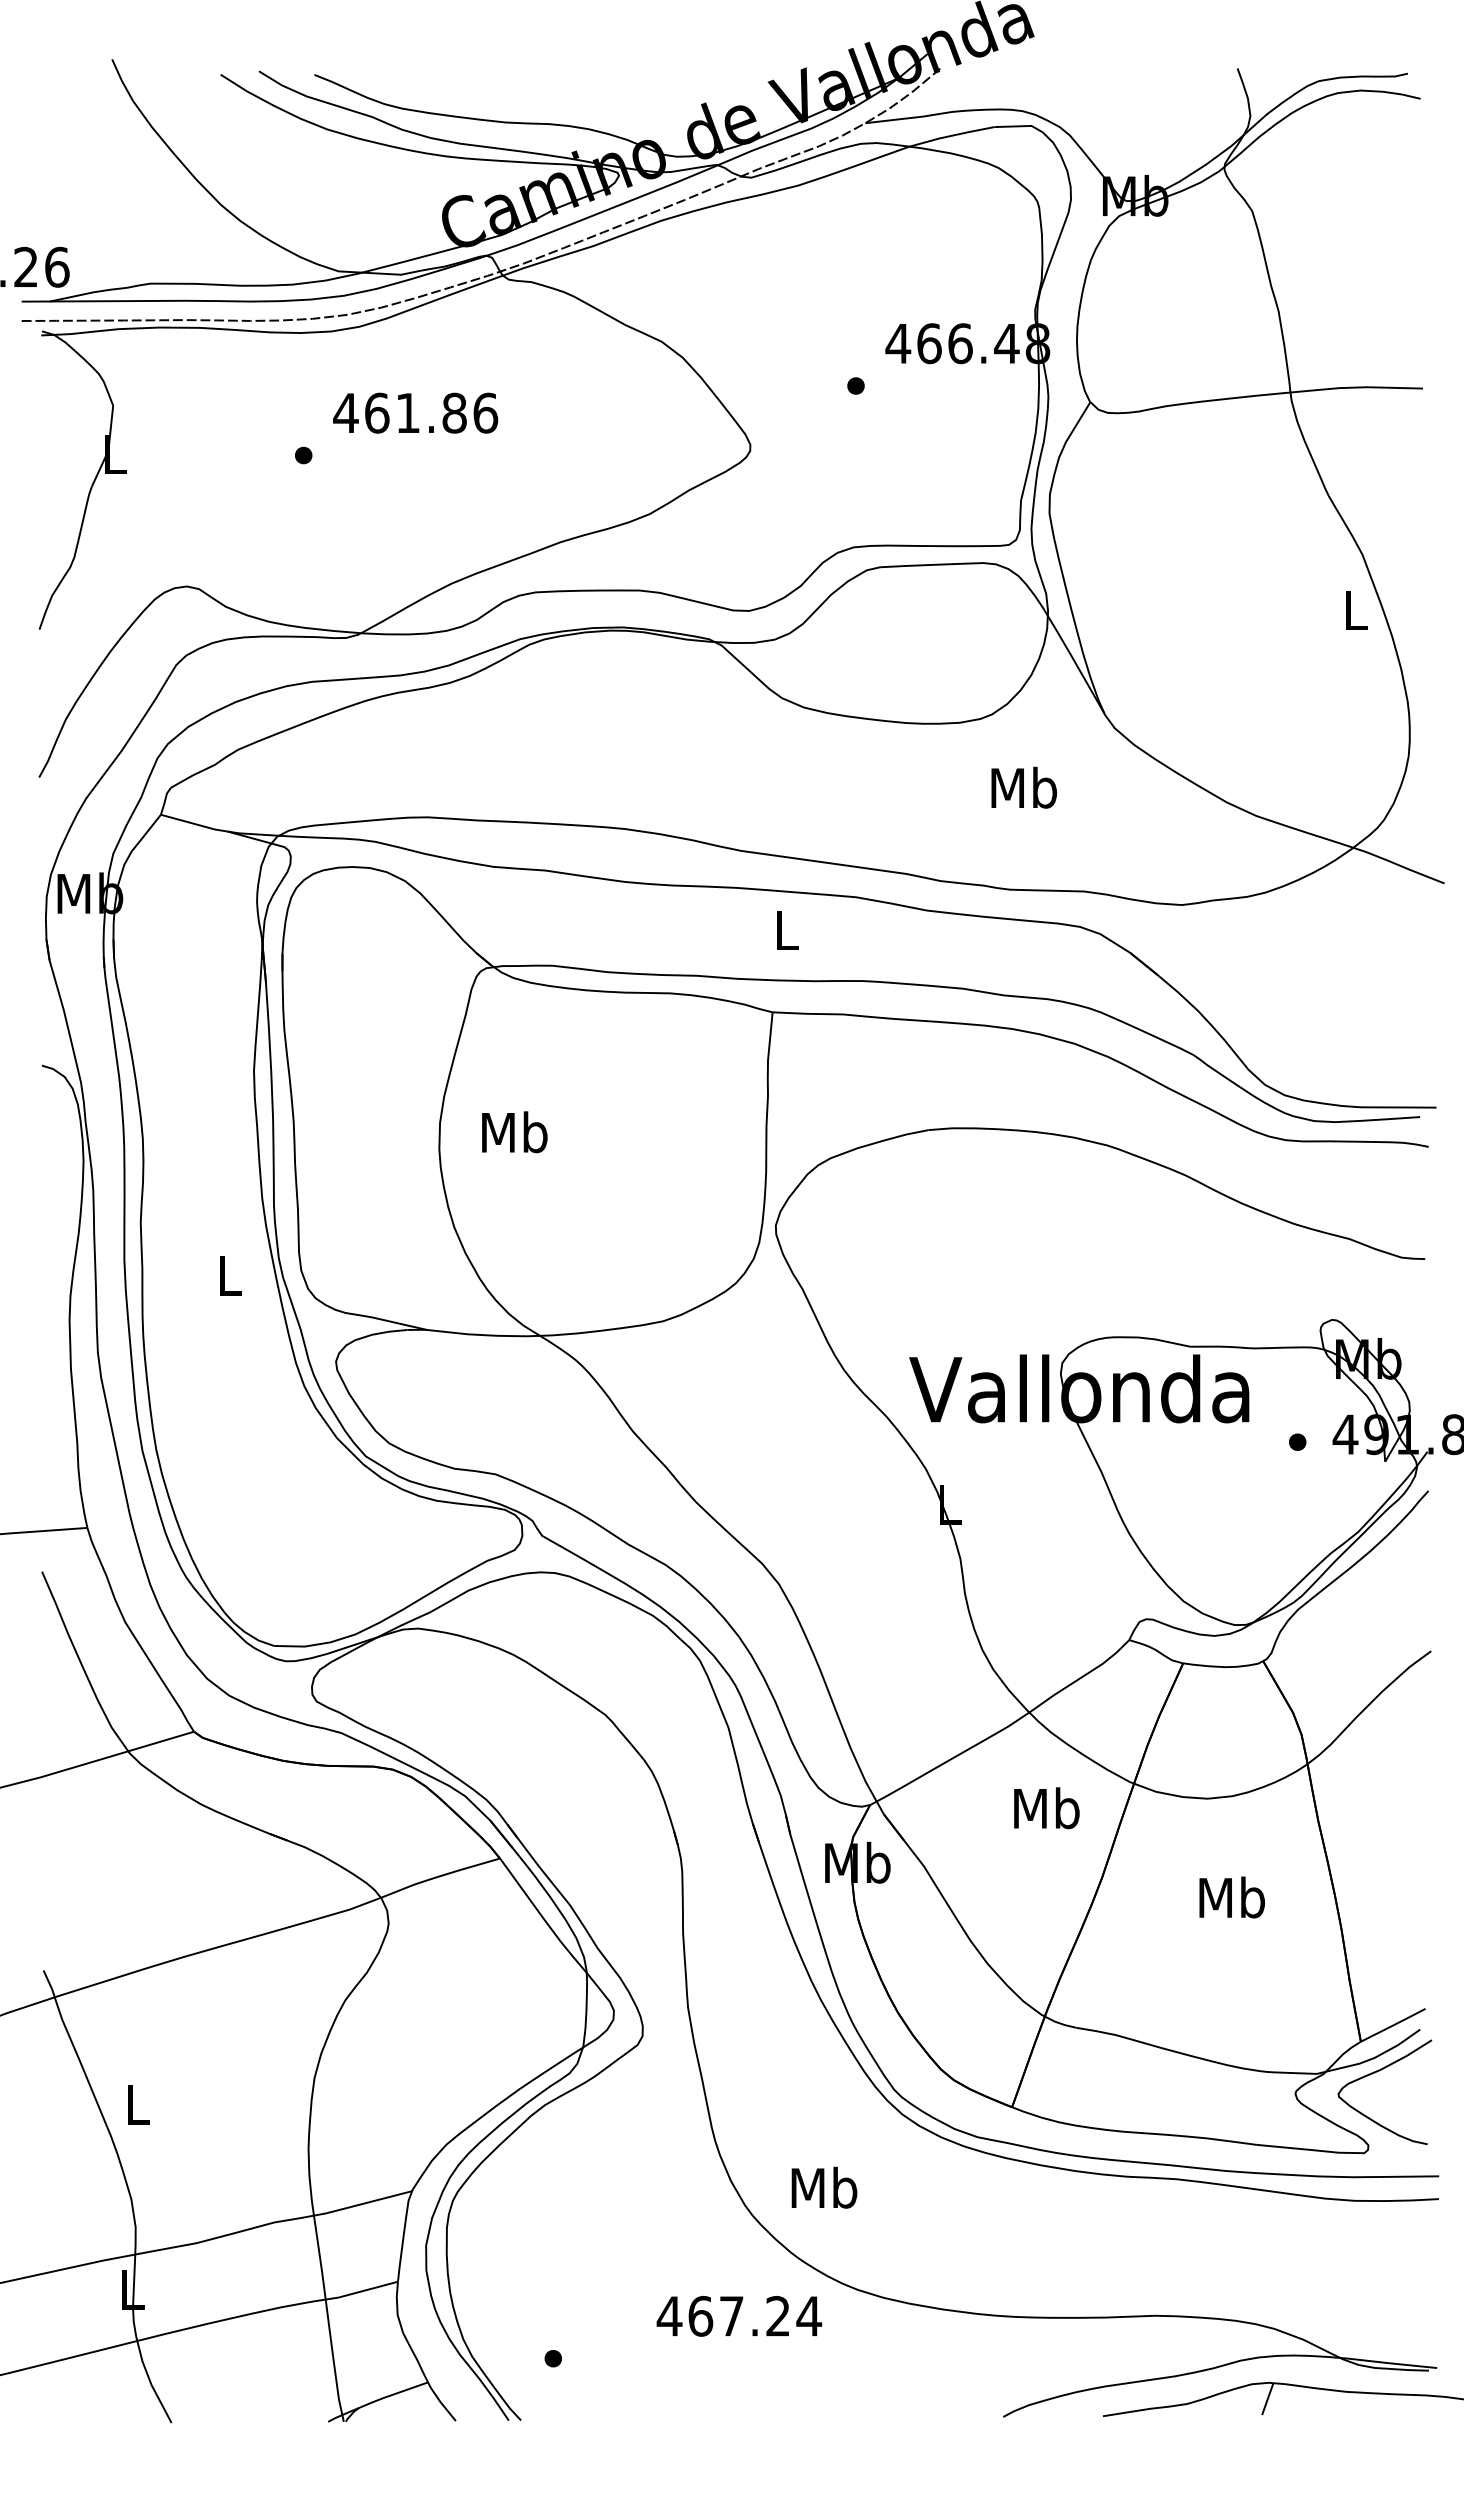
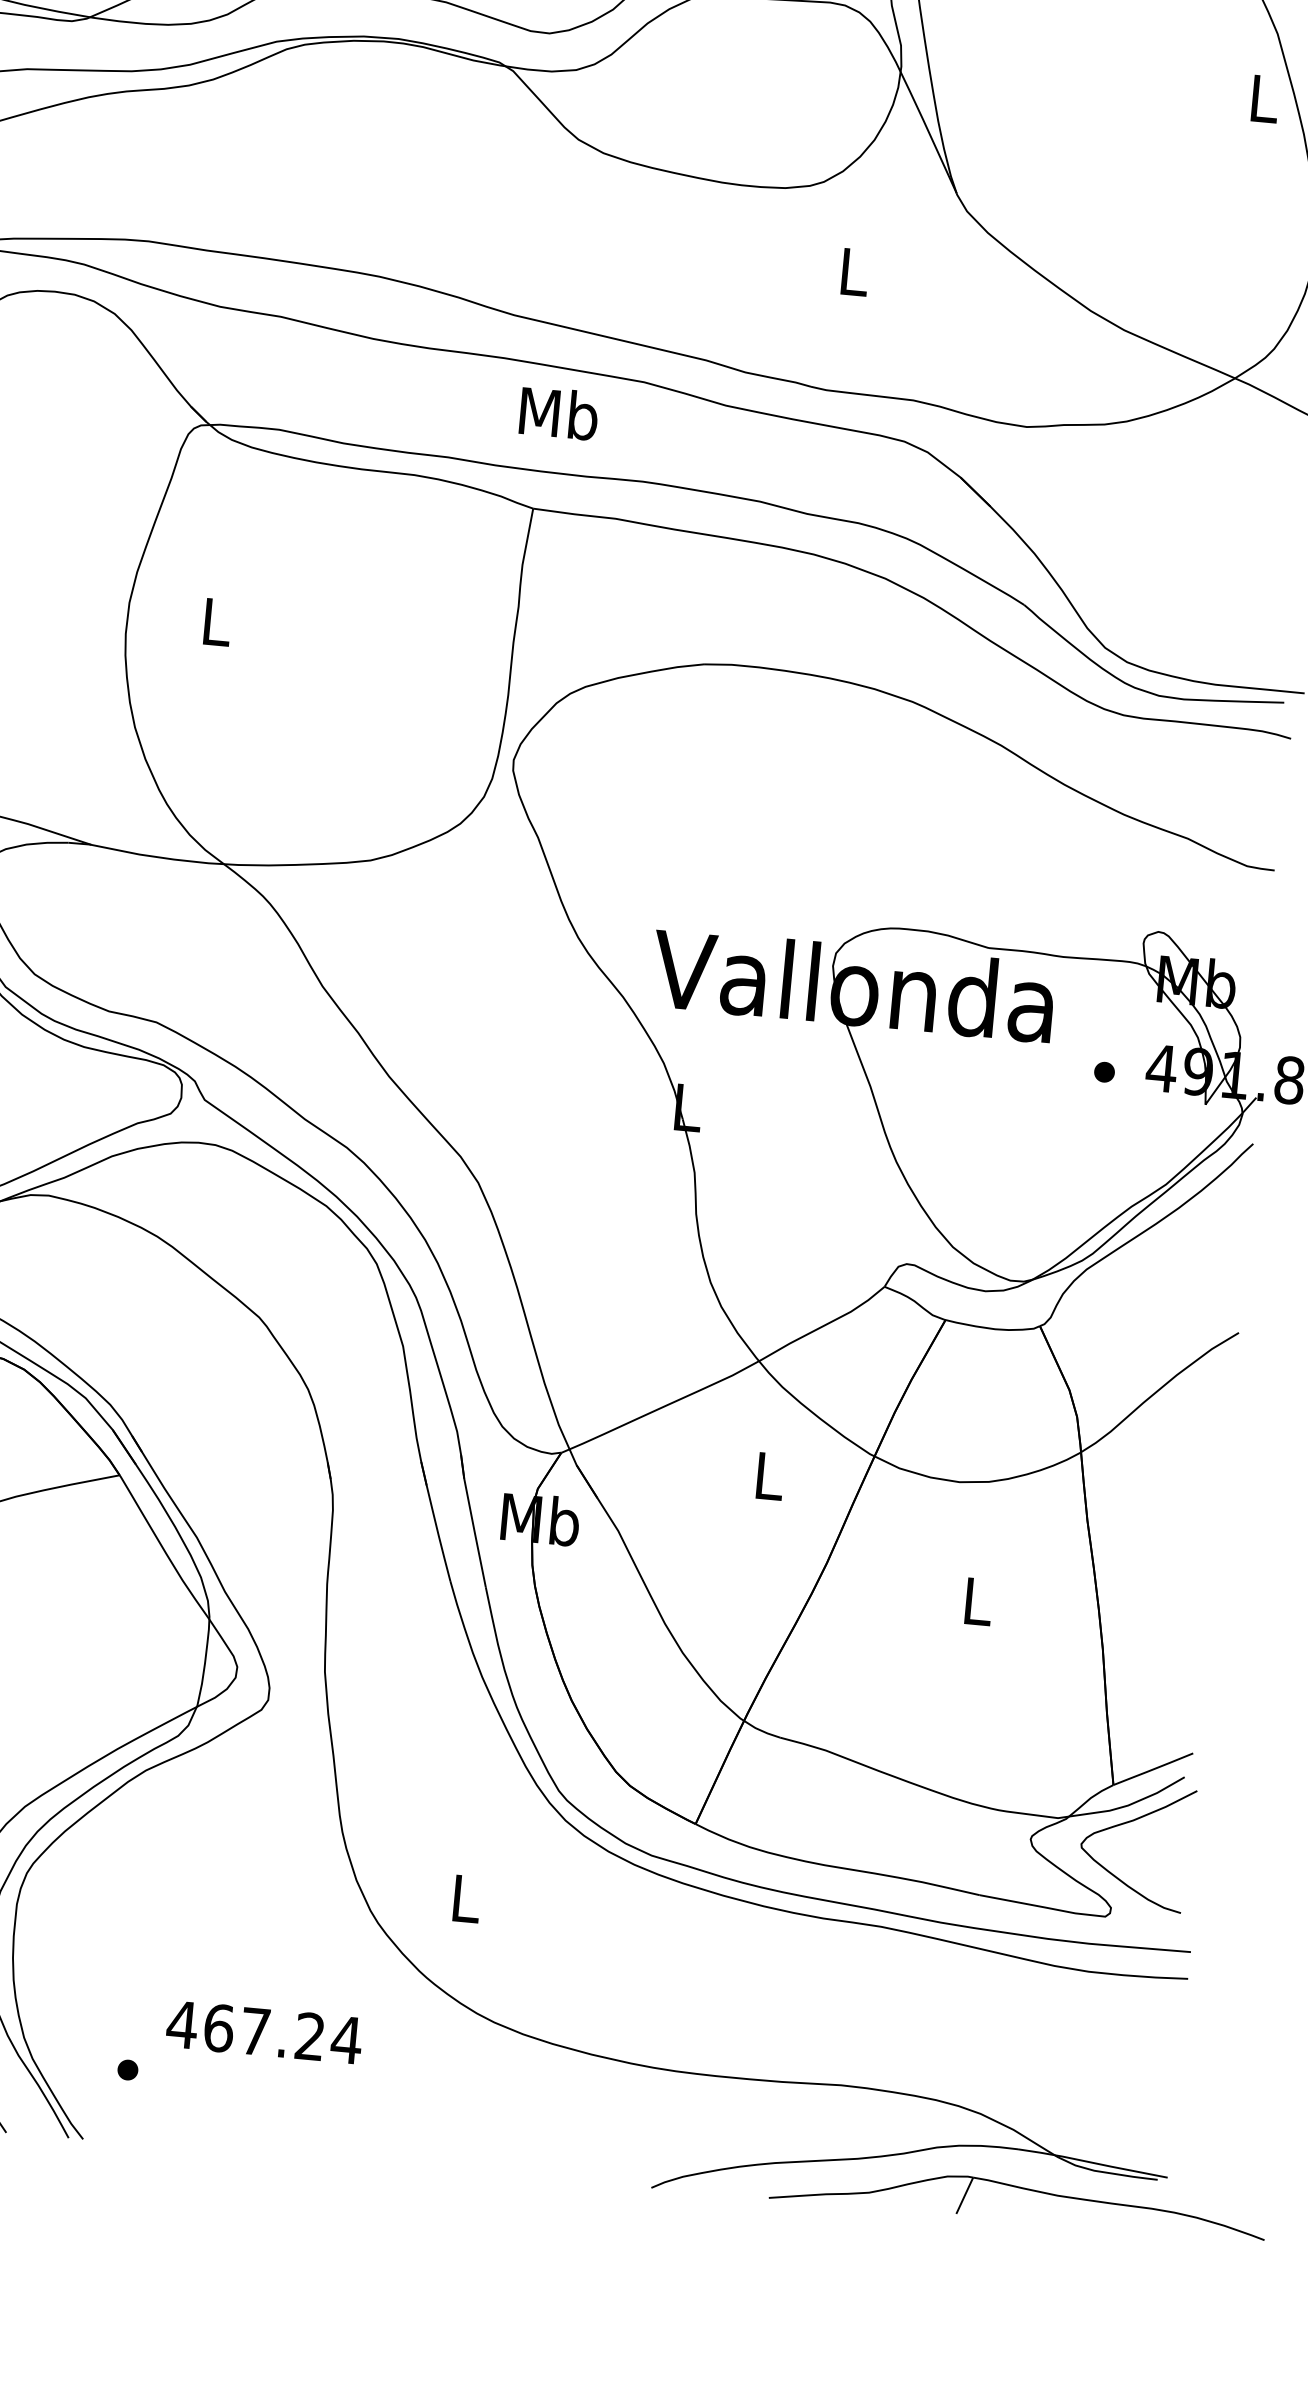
text: (1024, 787) -> (854, 271), Mb -> L
text: (786, 930) -> (558, 413), L -> Mb
text: (514, 1132) -> (216, 621), Mb -> L
text: (1046, 1808) -> (768, 1476), Mb -> L
text: (1231, 1897) -> (976, 1601), Mb -> L
text: (824, 2187) -> (465, 1898), Mb -> L
text: (739, 2316) -> (264, 2032), moved

